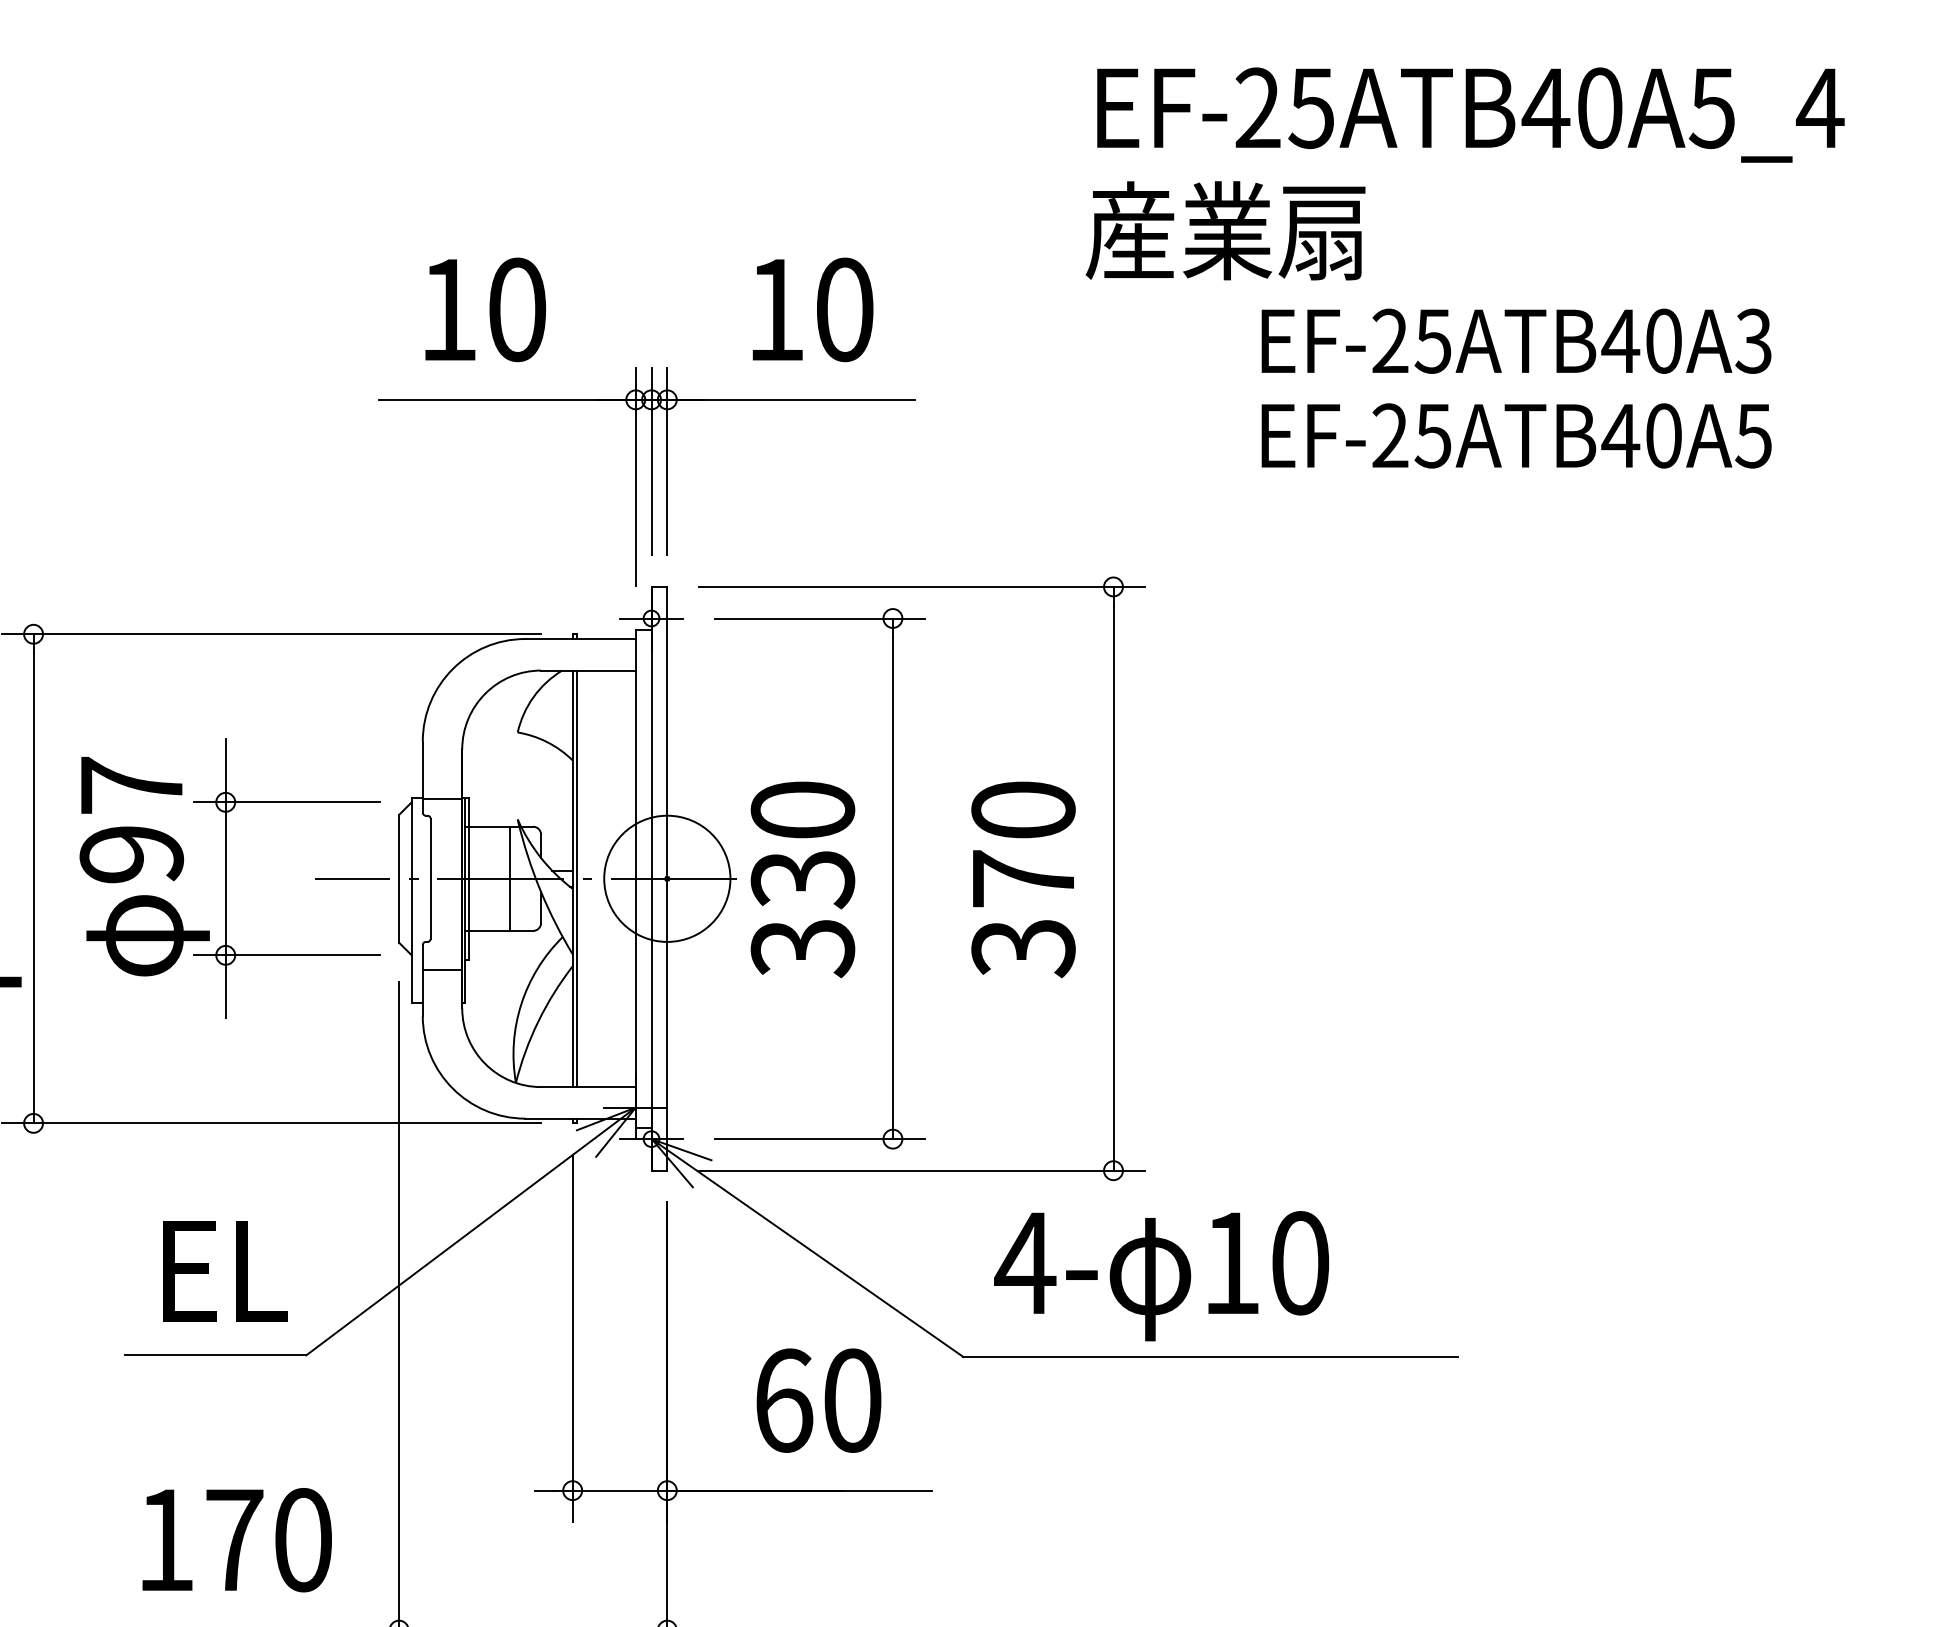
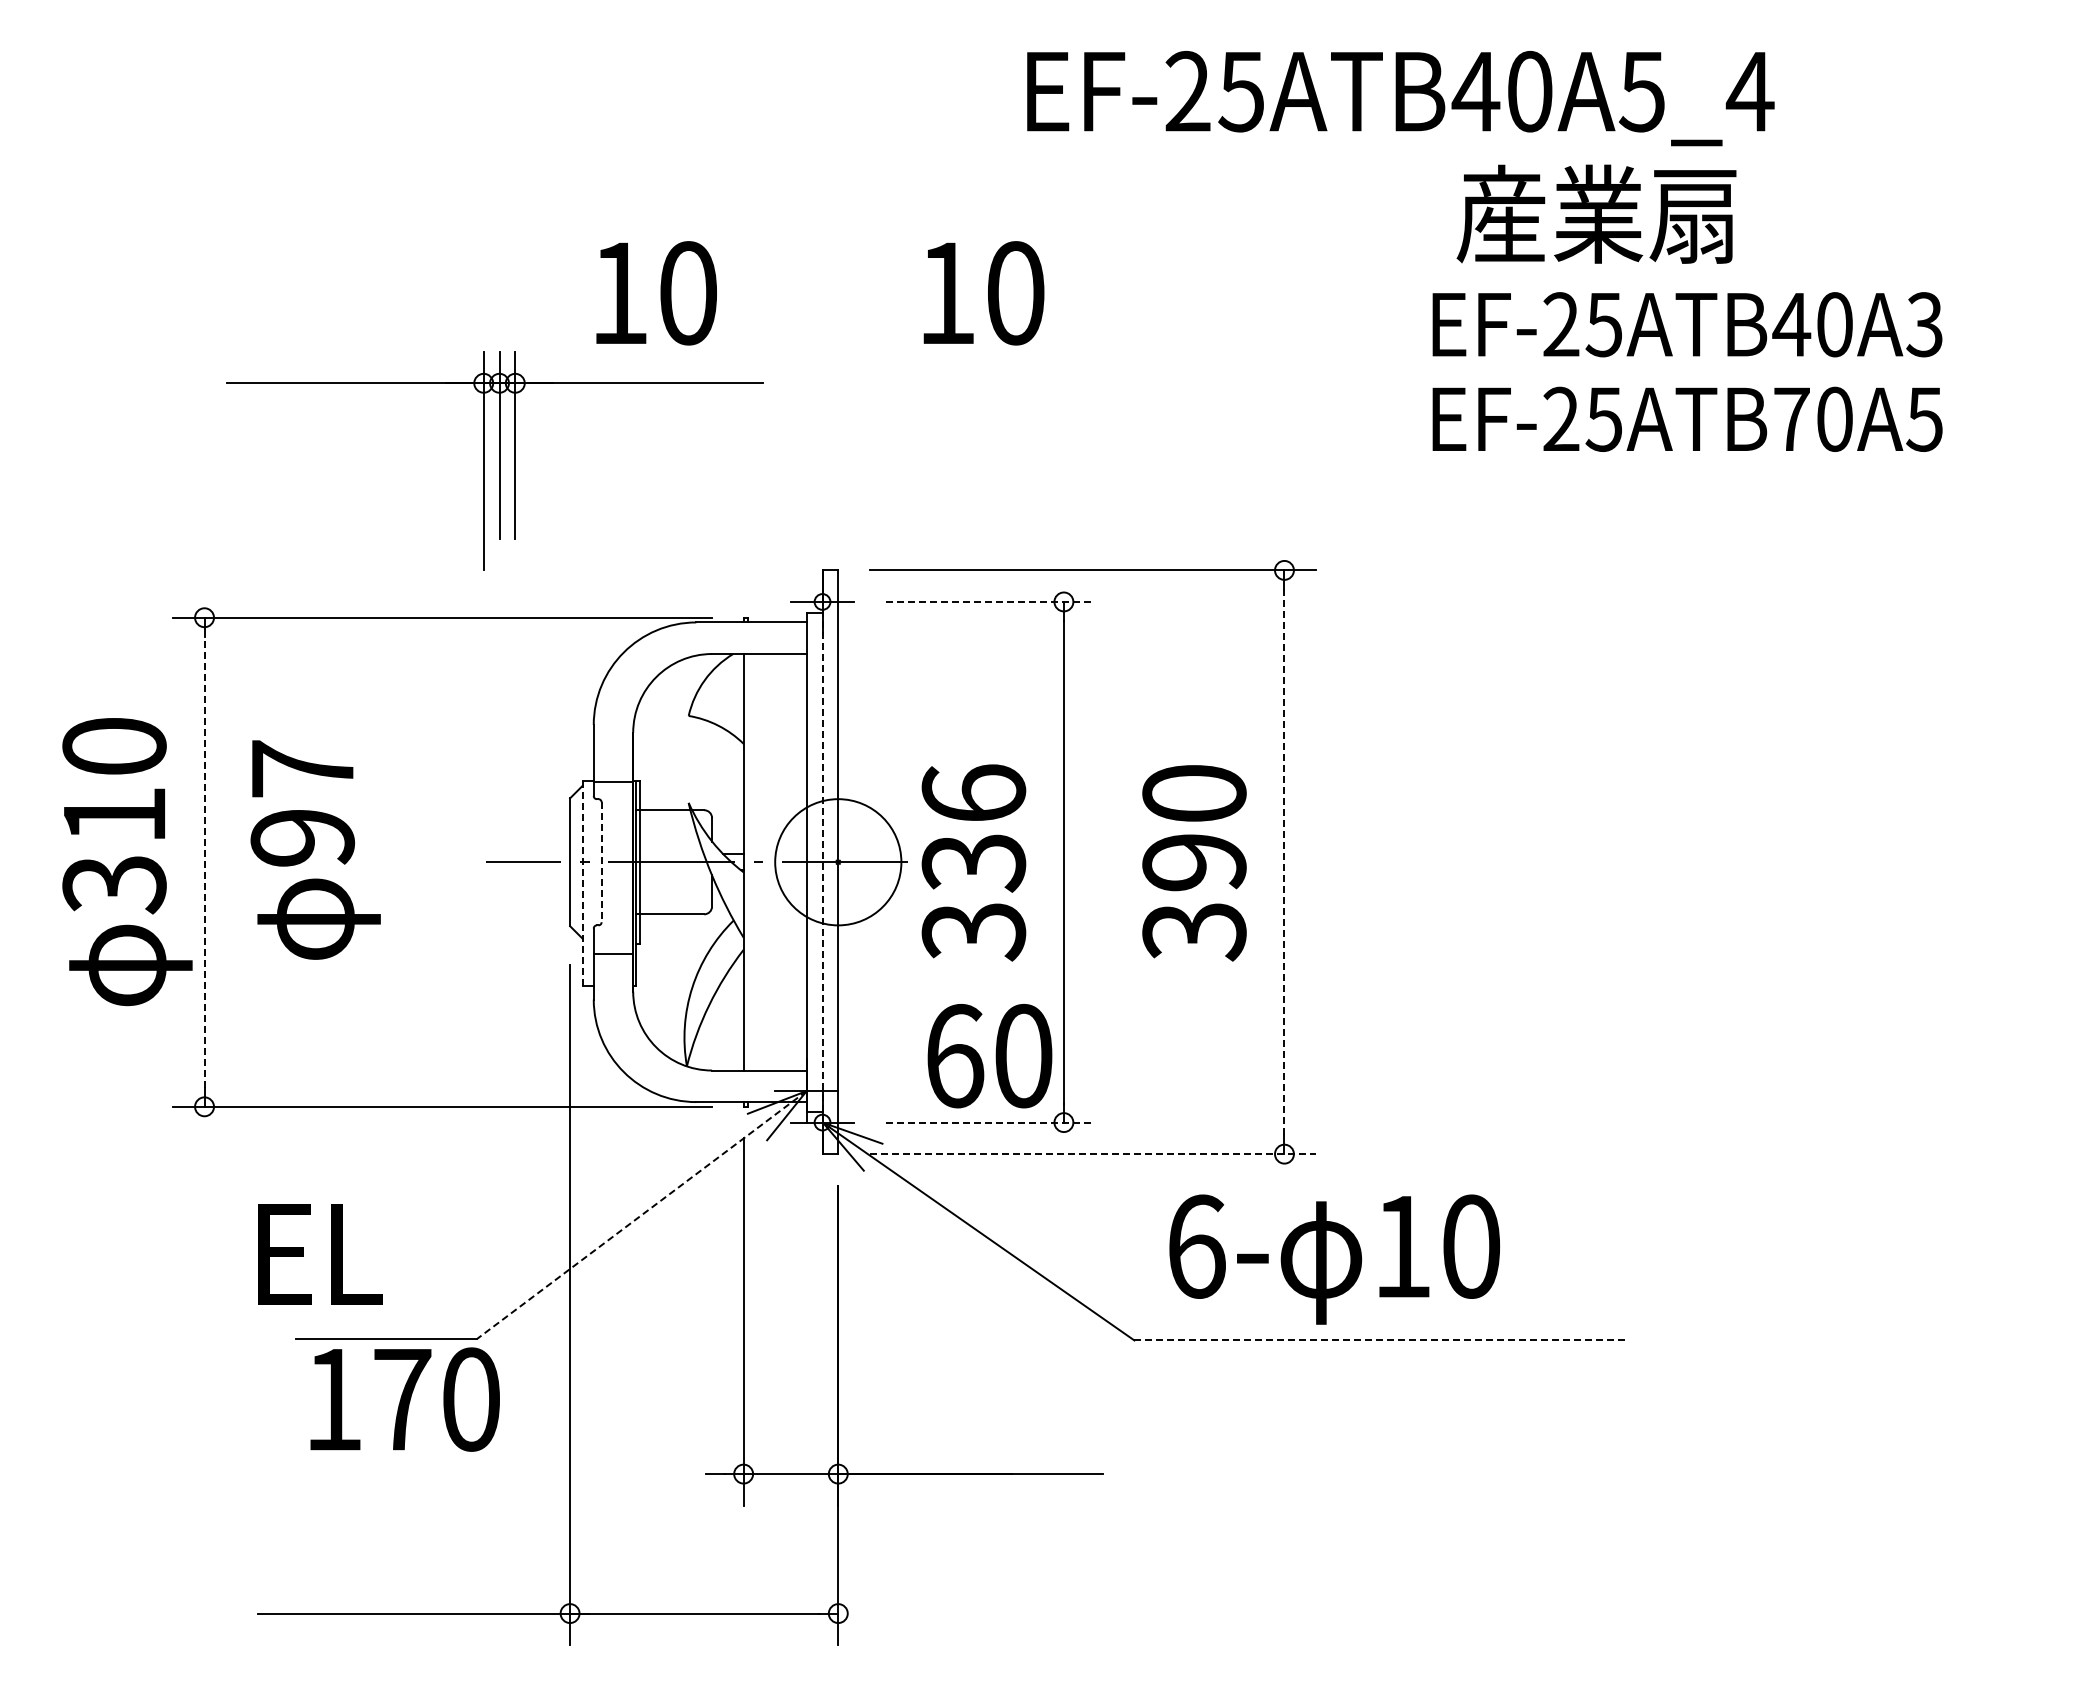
text: (1470, 115) -> (1400, 98), moved
text: (1225, 230) -> (1596, 213), moved
text: (1620, 435) -> (1791, 418), EF-25ATB40A5 -> EF-25ATB70A5
part: (646, 477) -> (494, 460), moved
line: (819, 618) -> (990, 601), solid -> dashed
text: (802, 809) -> (973, 792), 330 -> 336
line: (651, 878) -> (822, 861), solid -> dashed
line: (33, 879) -> (204, 862), solid -> dashed
part: (226, 879) -> (397, 862), removed
line: (430, 879) -> (601, 862), solid -> dashed
line: (509, 879) -> (680, 862), removed
line: (577, 879) -> (748, 862), removed
text: (1023, 879) -> (1194, 862), 370 -> 390
line: (1113, 879) -> (1284, 862), solid -> dashed
line: (411, 900) -> (582, 883), solid -> dashed
line: (819, 1139) -> (990, 1122), solid -> dashed
line: (922, 1171) -> (1093, 1154), solid -> dashed
line: (470, 1232) -> (641, 1215), solid -> dashed
text: (1025, 1263) -> (1196, 1246), 4- -> 6-
text: (225, 1271) -> (320, 1254), moved
line: (1211, 1357) -> (1382, 1340), solid -> dashed
text: (818, 1401) -> (989, 1056), moved
text: (236, 1540) -> (404, 1399), moved

